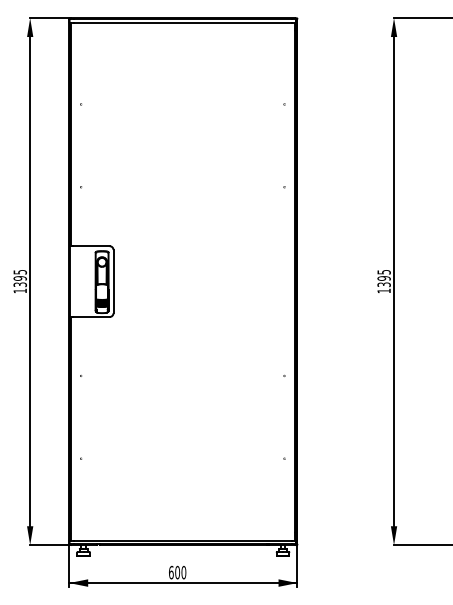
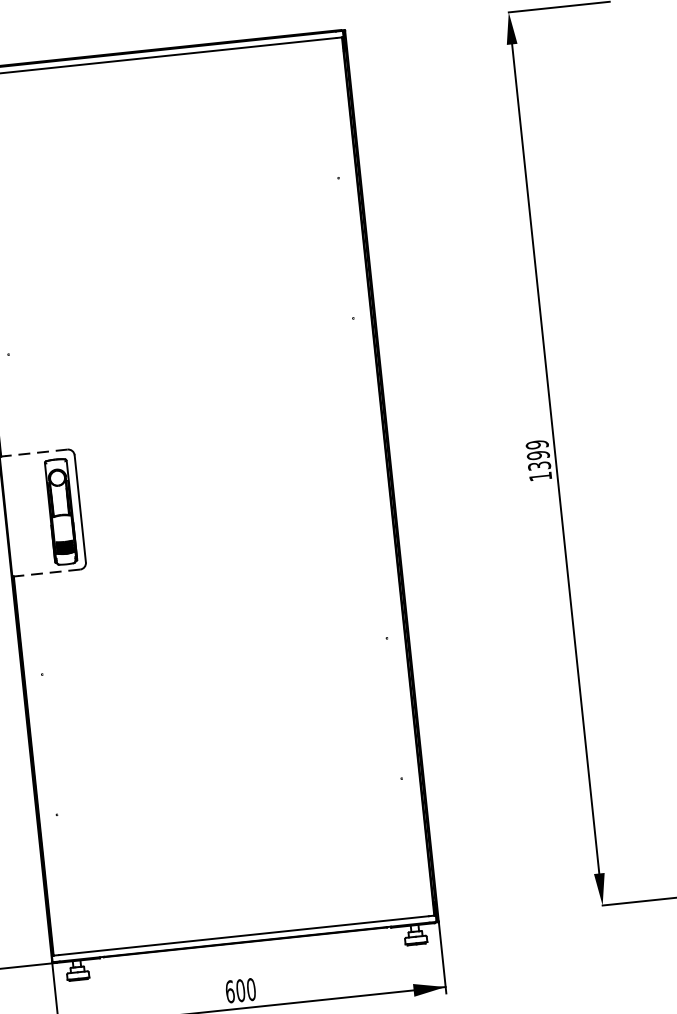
line: (90, 246) -> (35, 453), solid -> dashed
text: (383, 271) -> (536, 443), 1395 -> 1399
line: (90, 317) -> (47, 573), solid -> dashed

